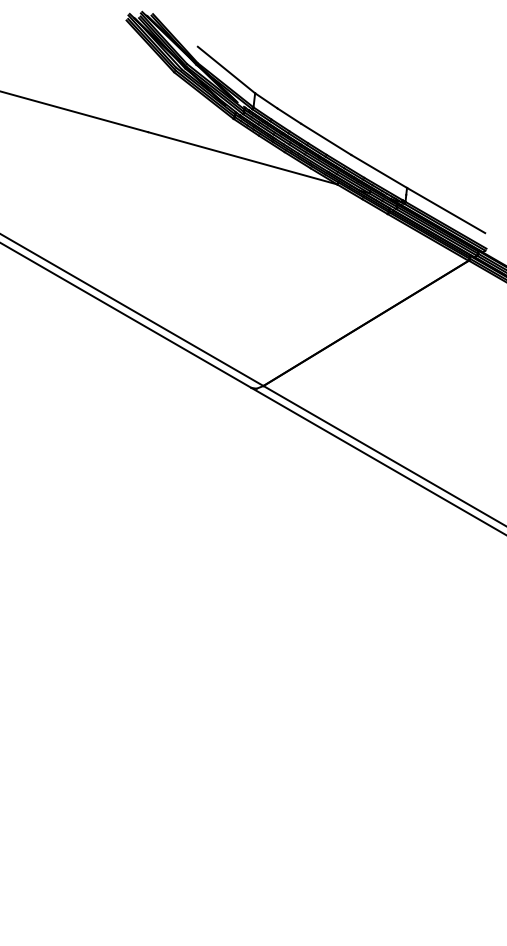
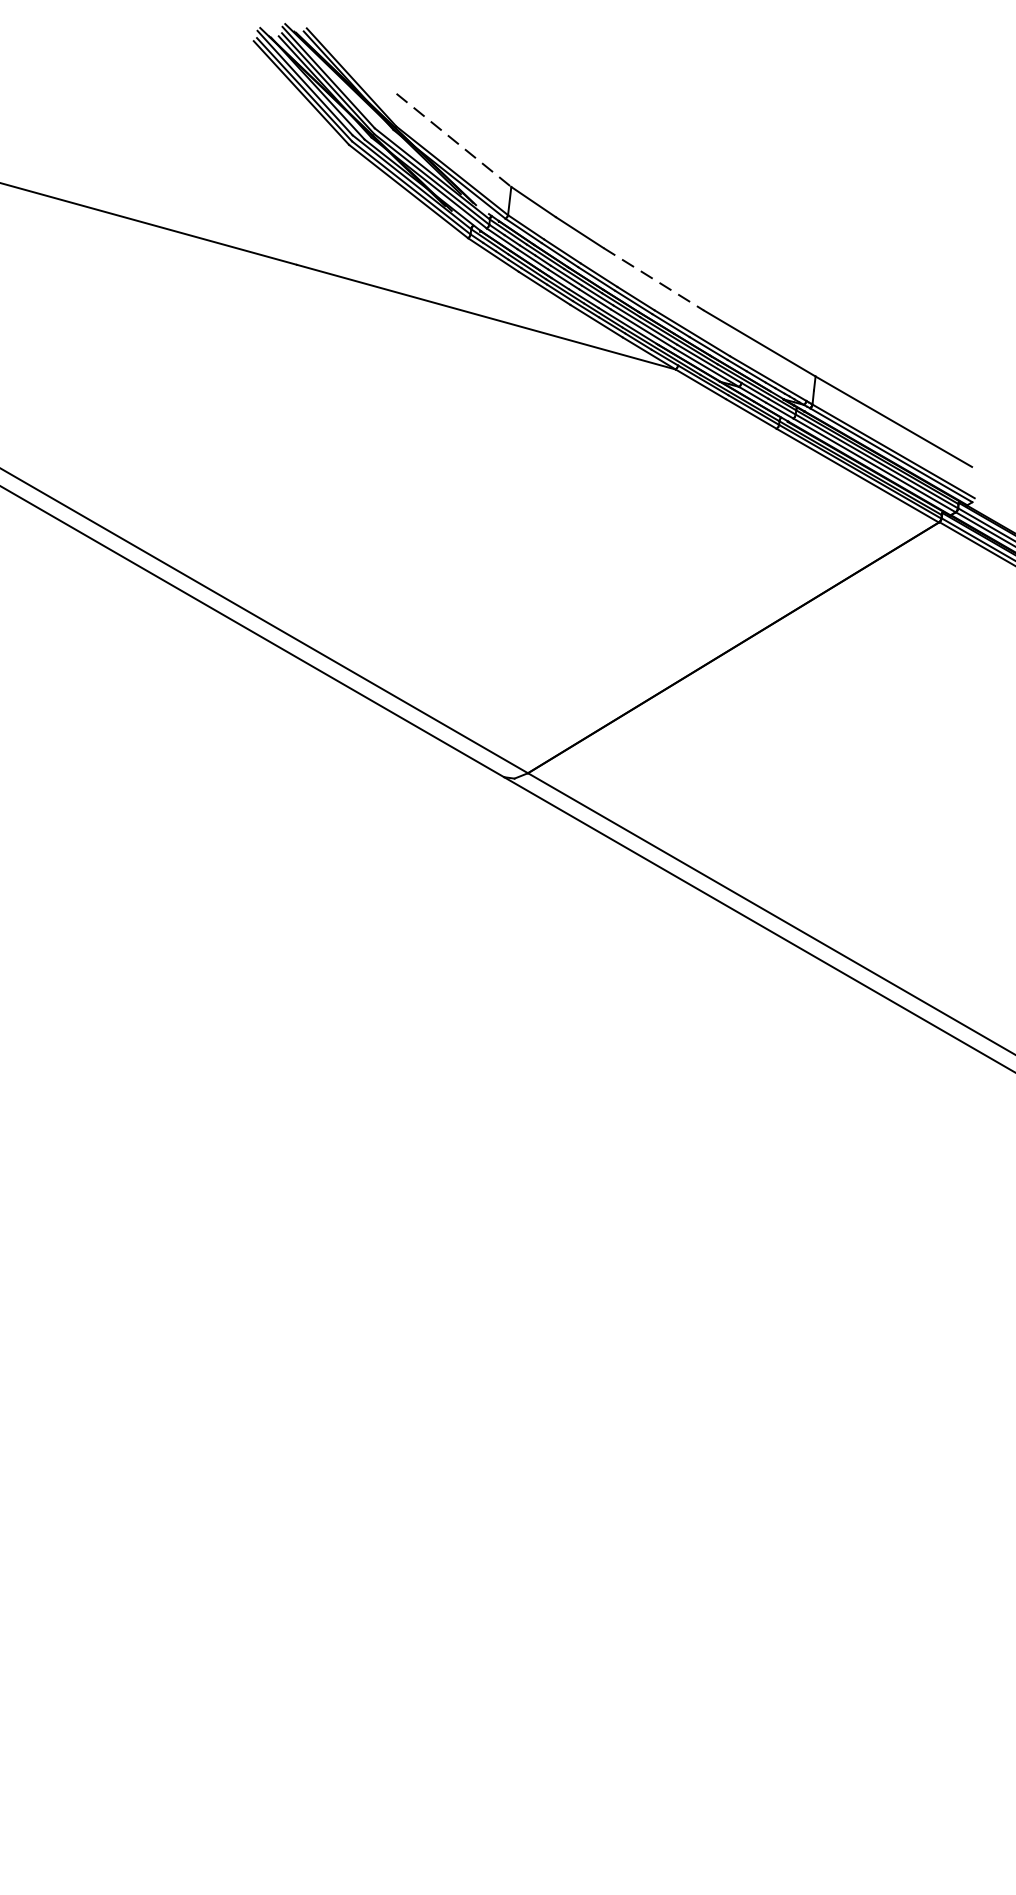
line: (226, 70) -> (453, 141), solid -> dashed
line: (326, 139) -> (654, 279), solid -> dashed

